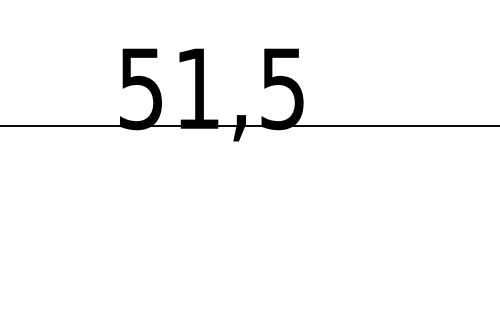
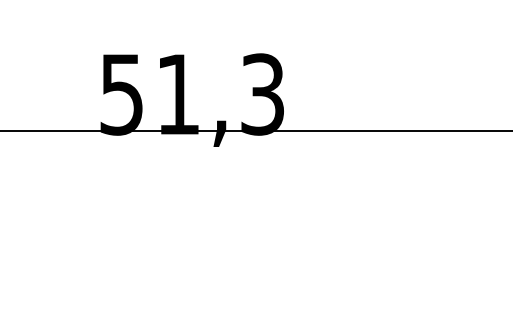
text: (282, 88) -> (262, 94), 51,5 -> 51,3

